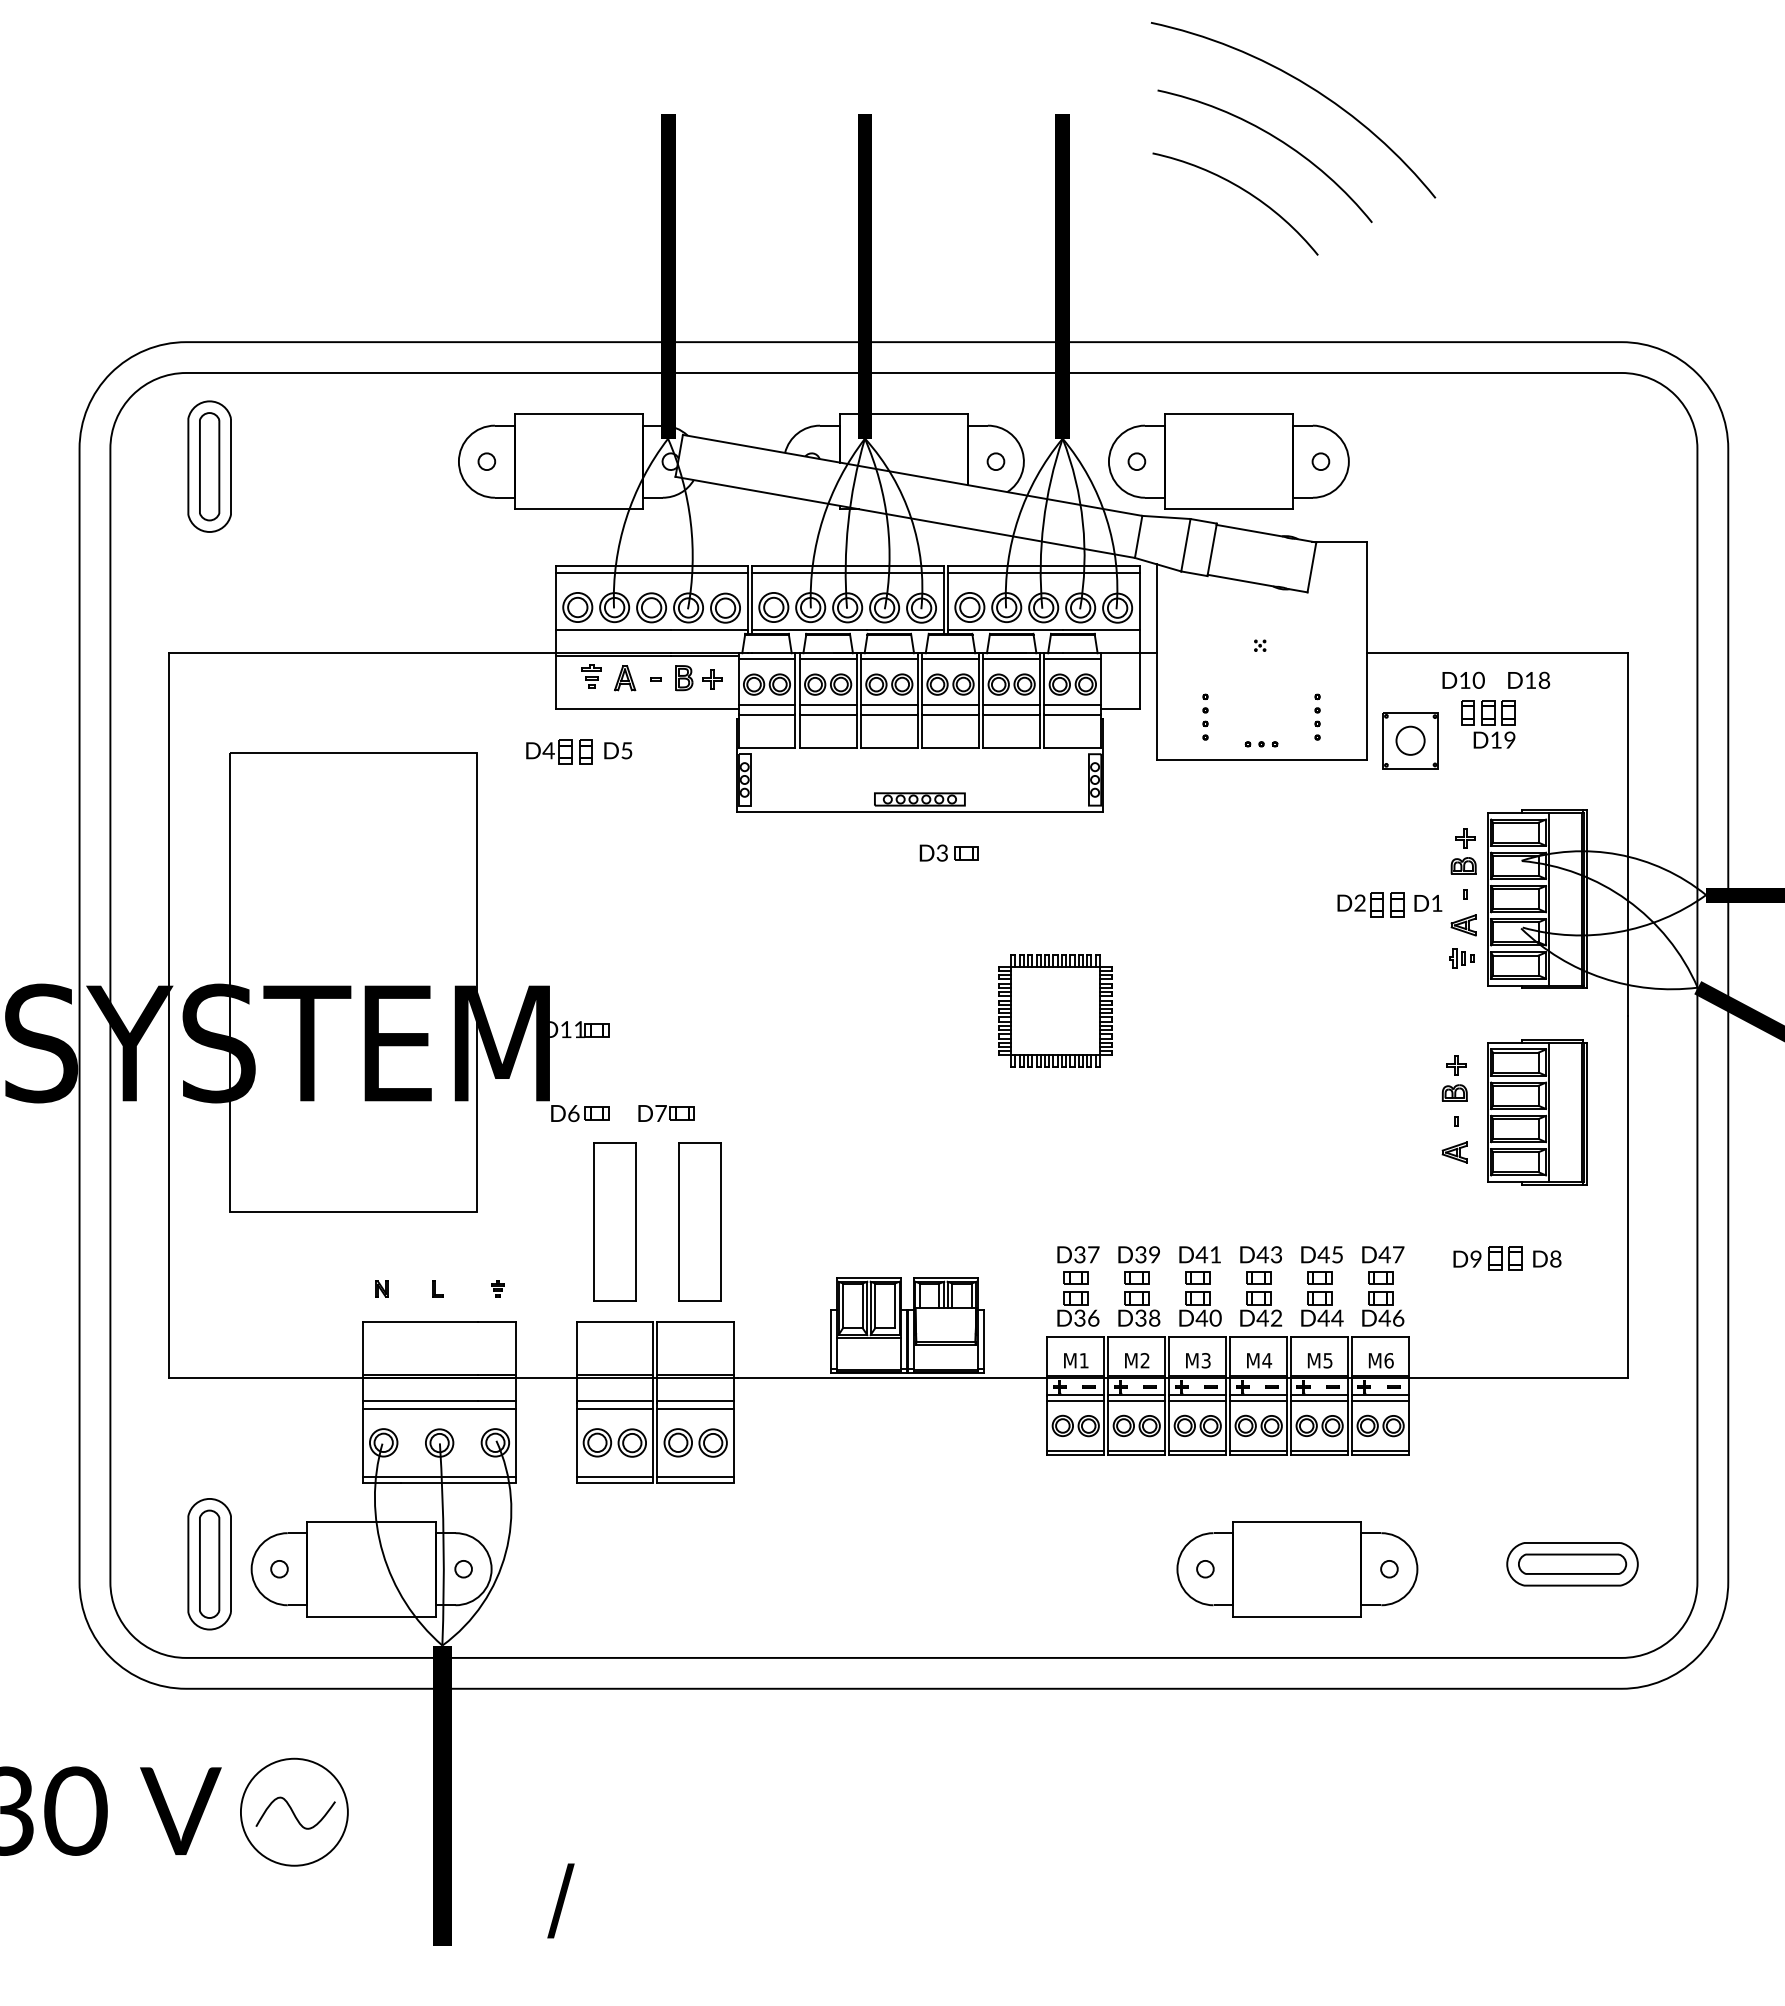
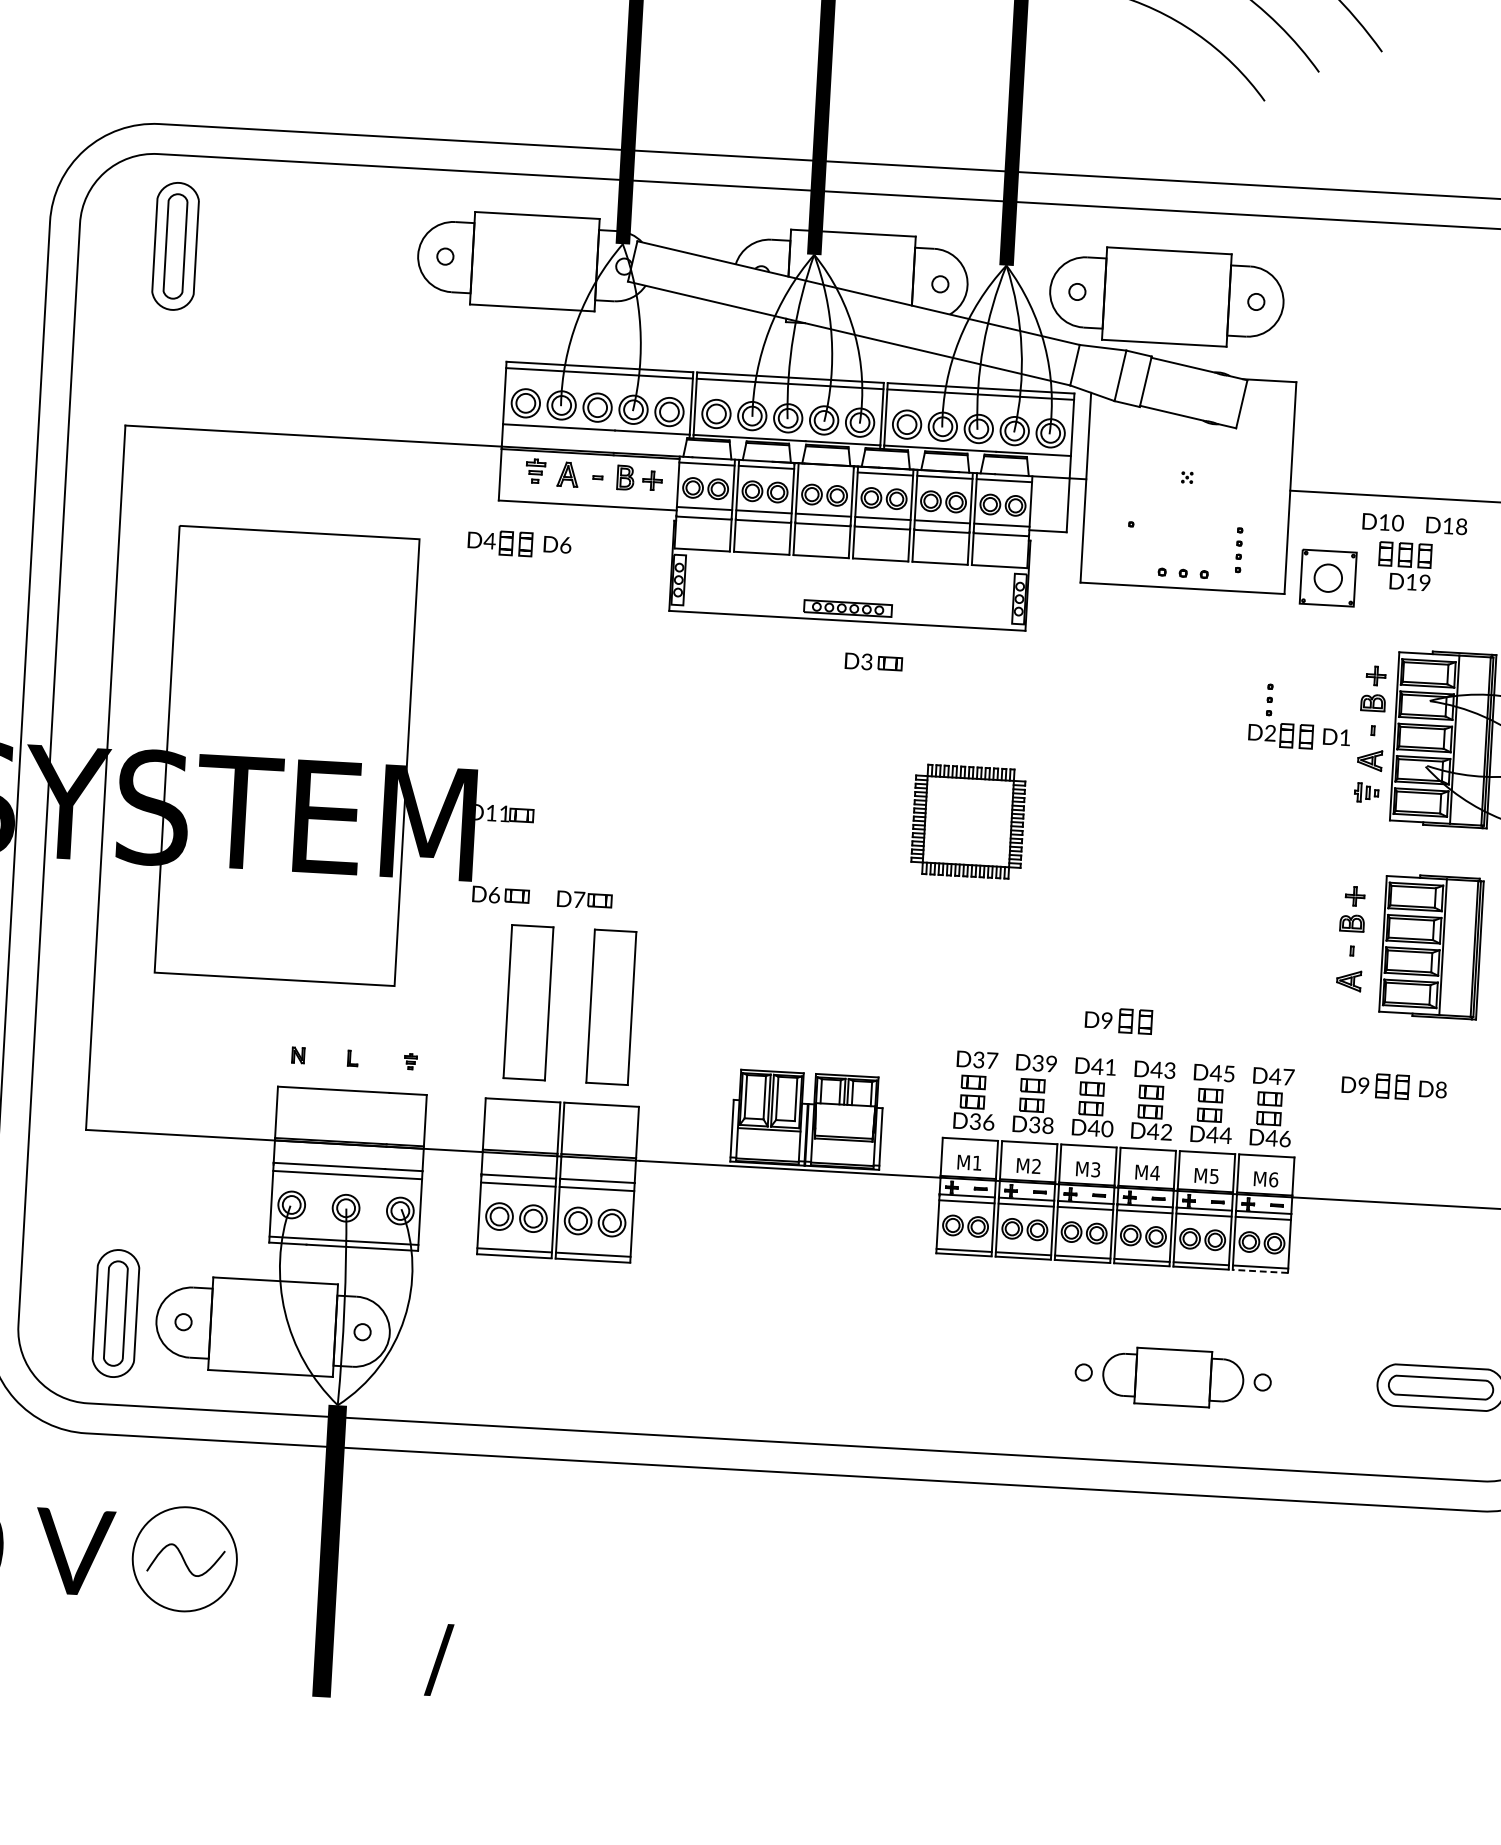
line: (888, 659) -> (825, 470), removed
part: (1205, 723) -> (1269, 699), moved
part: (1261, 744) -> (1183, 573), size x1.6
text: (626, 750) -> (565, 545), D5 -> D6
part: (1220, 1206) -> (1118, 1020), added
line: (1380, 1455) -> (1260, 1271), solid -> dashed
part: (1297, 1569) -> (1173, 1377), size x0.6

